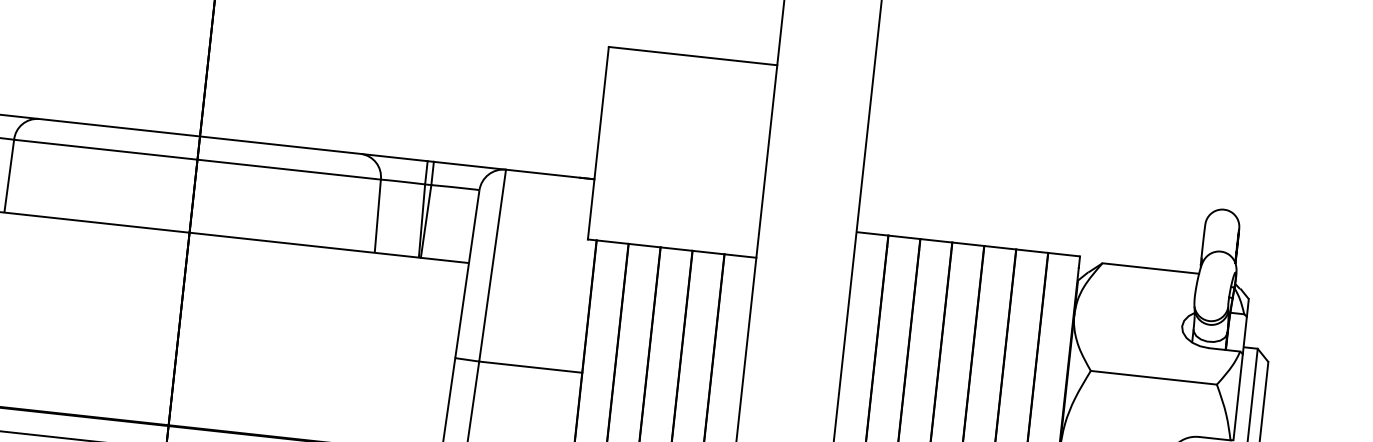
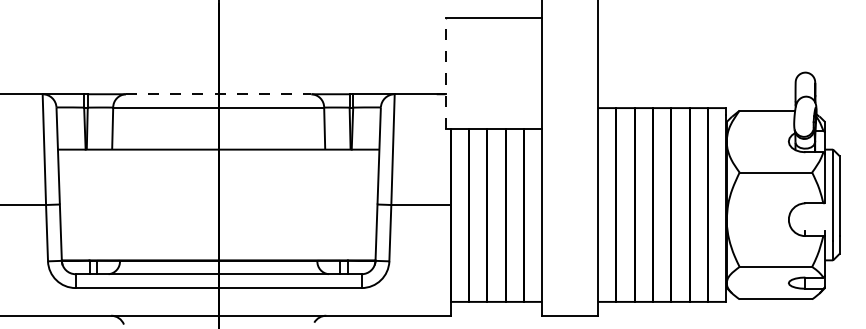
line: (199, 136) -> (218, 94), solid -> dashed
line: (598, 143) -> (445, 73), solid -> dashed

